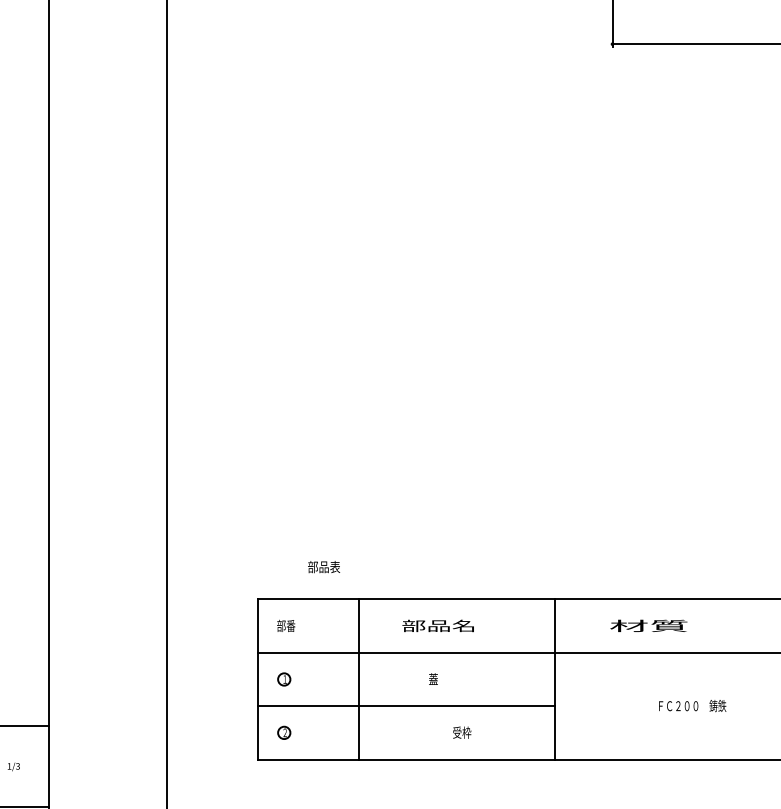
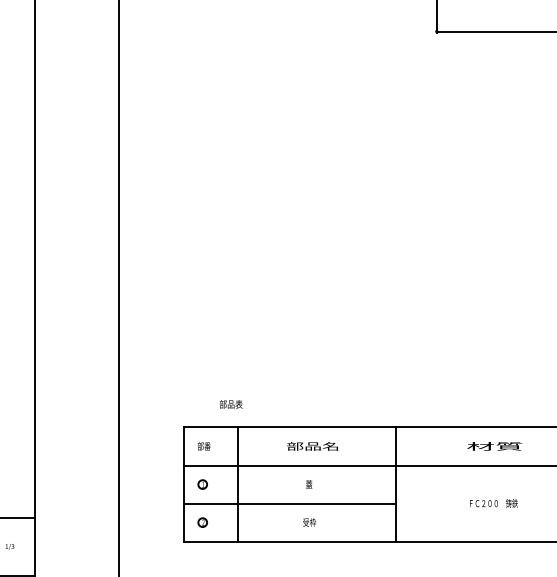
text: (648, 625) -> (494, 446), moved
line: (359, 679) -> (237, 484), moved
text: (462, 732) -> (309, 522), moved

